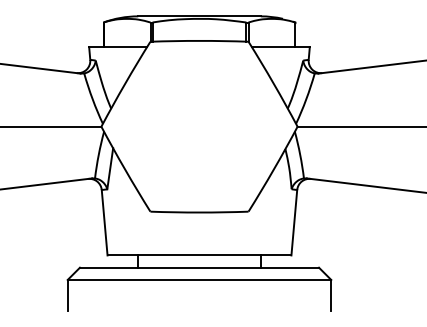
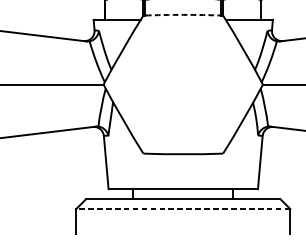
arc: (199, 40) -> (183, 14), solid -> dashed
line: (199, 279) -> (183, 208), solid -> dashed

